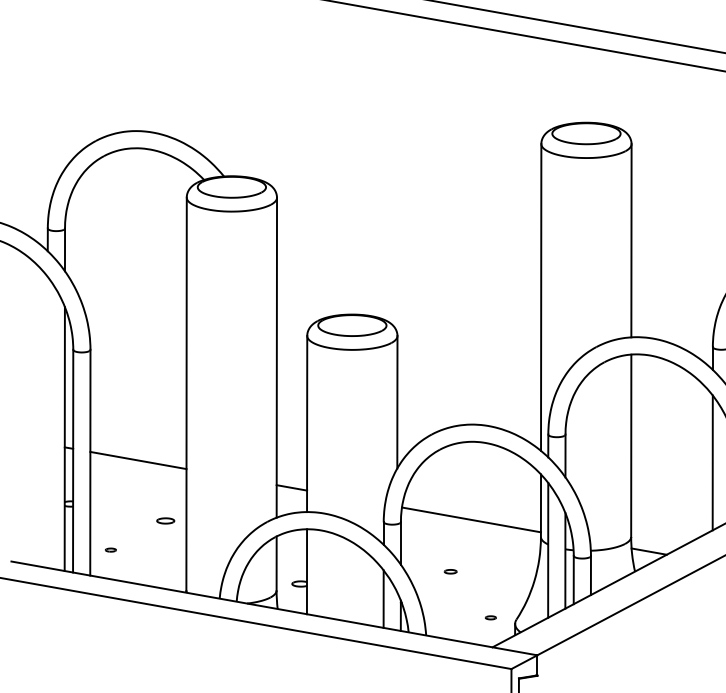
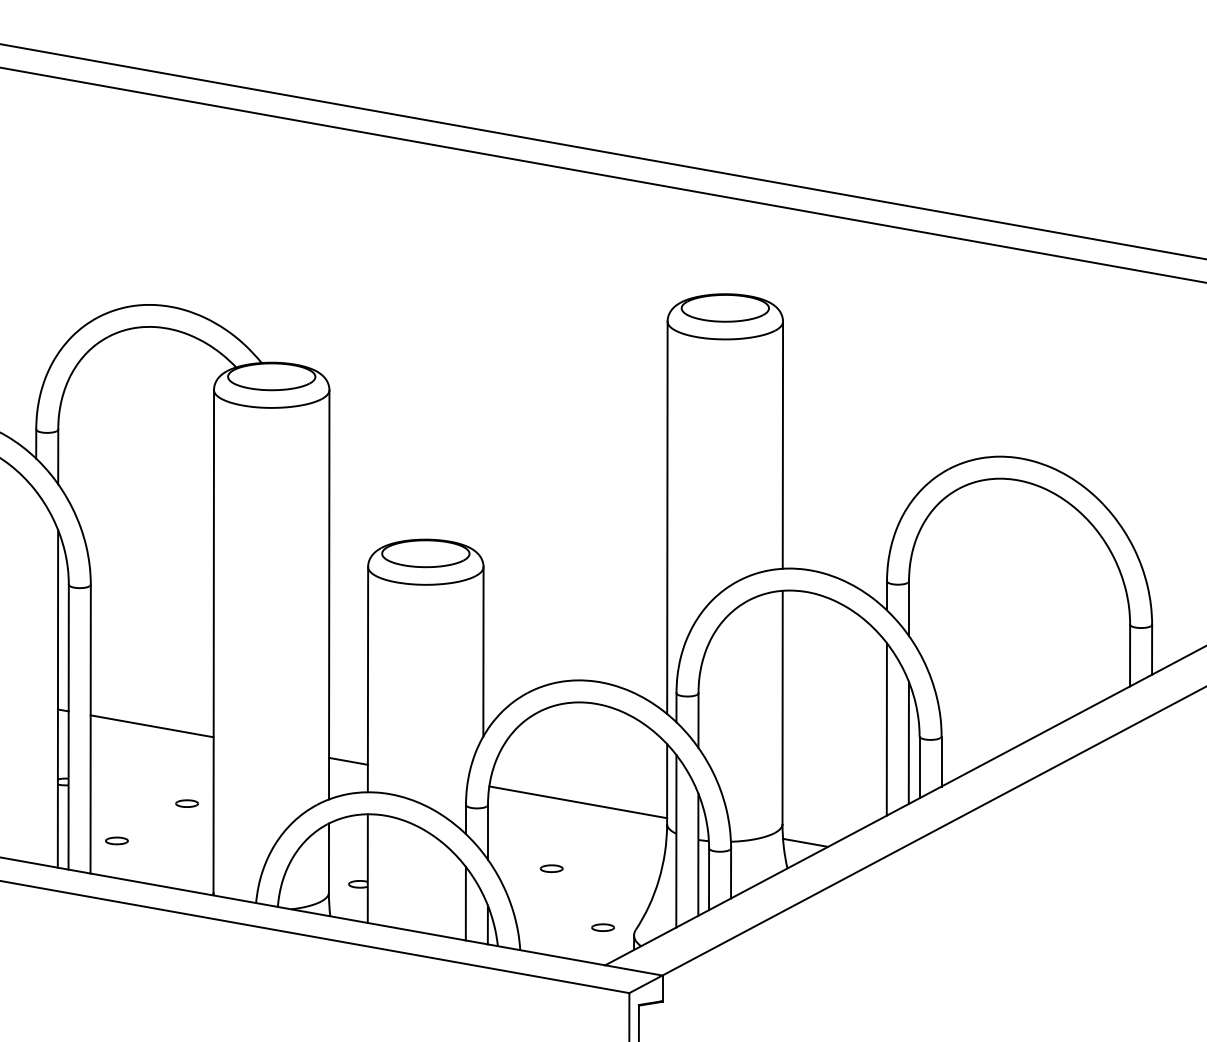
part: (110, 549) -> (116, 840), size x1.67
part: (450, 571) -> (551, 868), size x1.43
part: (490, 617) -> (602, 927), size x1.67

